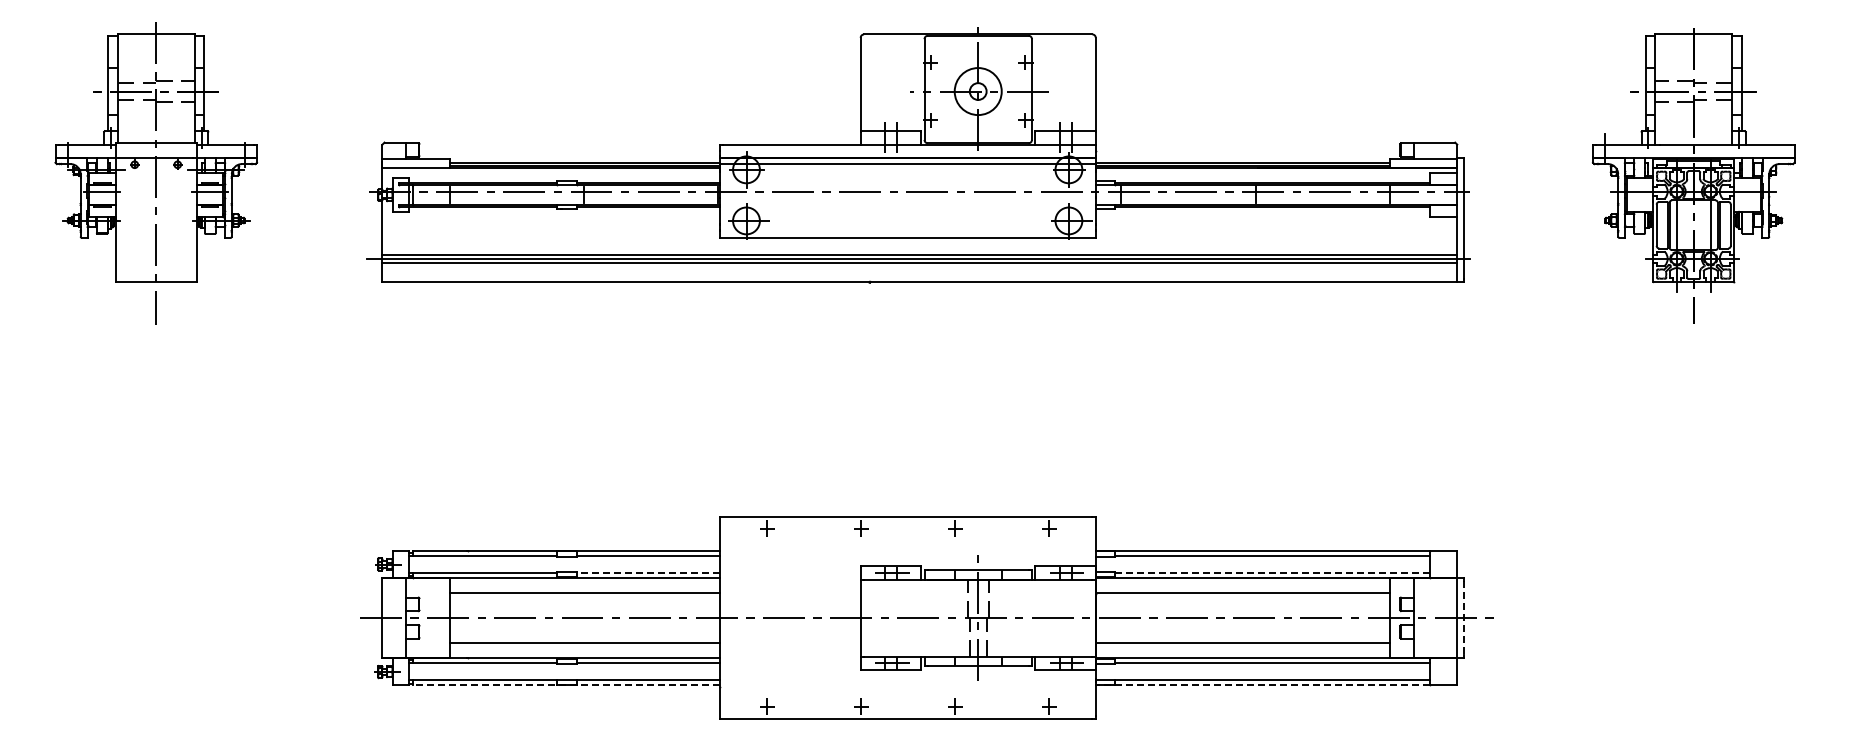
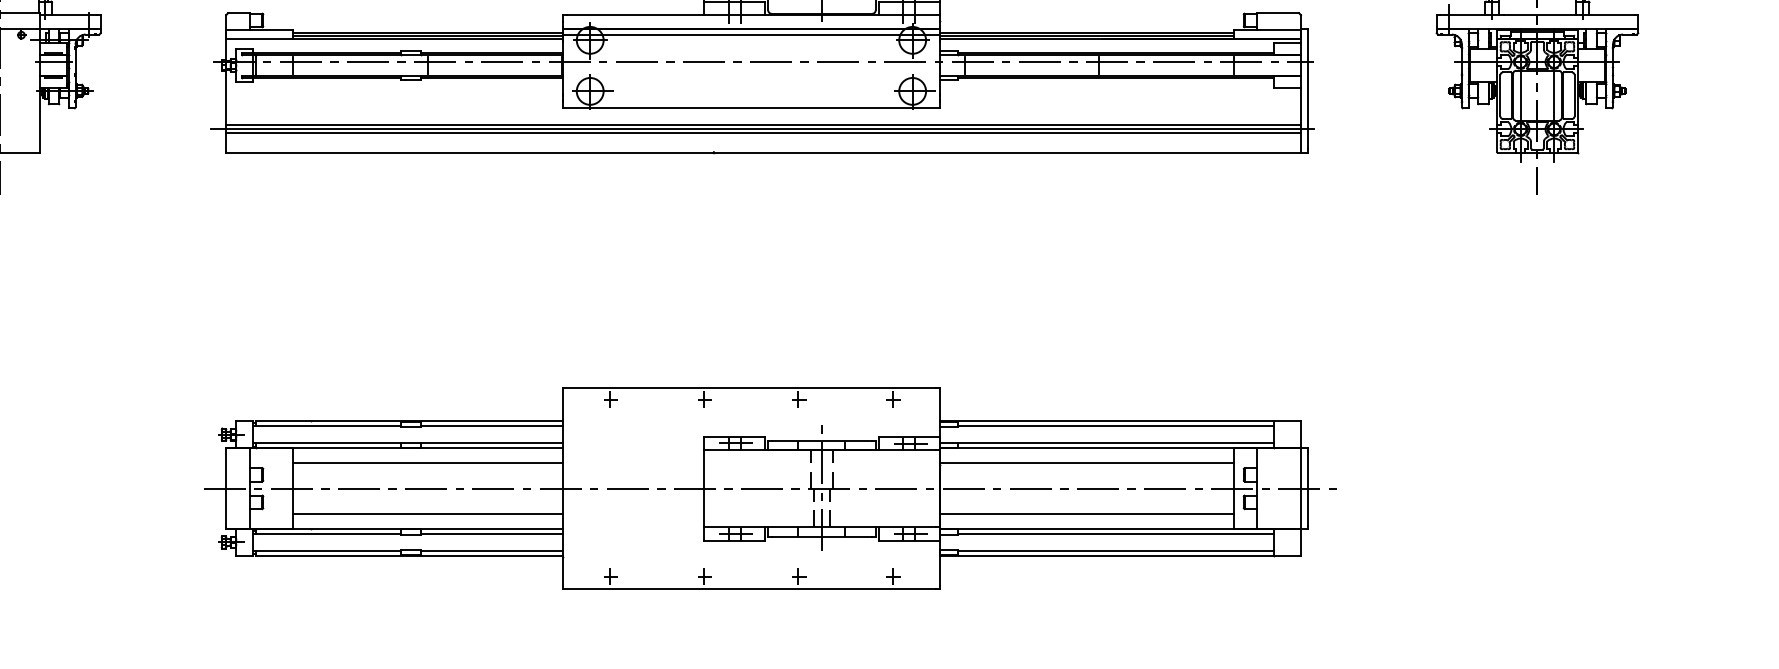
line: (647, 572) -> (491, 442), dashed -> solid
line: (1272, 572) -> (1116, 442), dashed -> solid
line: (1463, 618) -> (1307, 488), dashed -> solid
line: (565, 685) -> (409, 555), dashed -> solid
line: (1262, 685) -> (1106, 555), dashed -> solid

